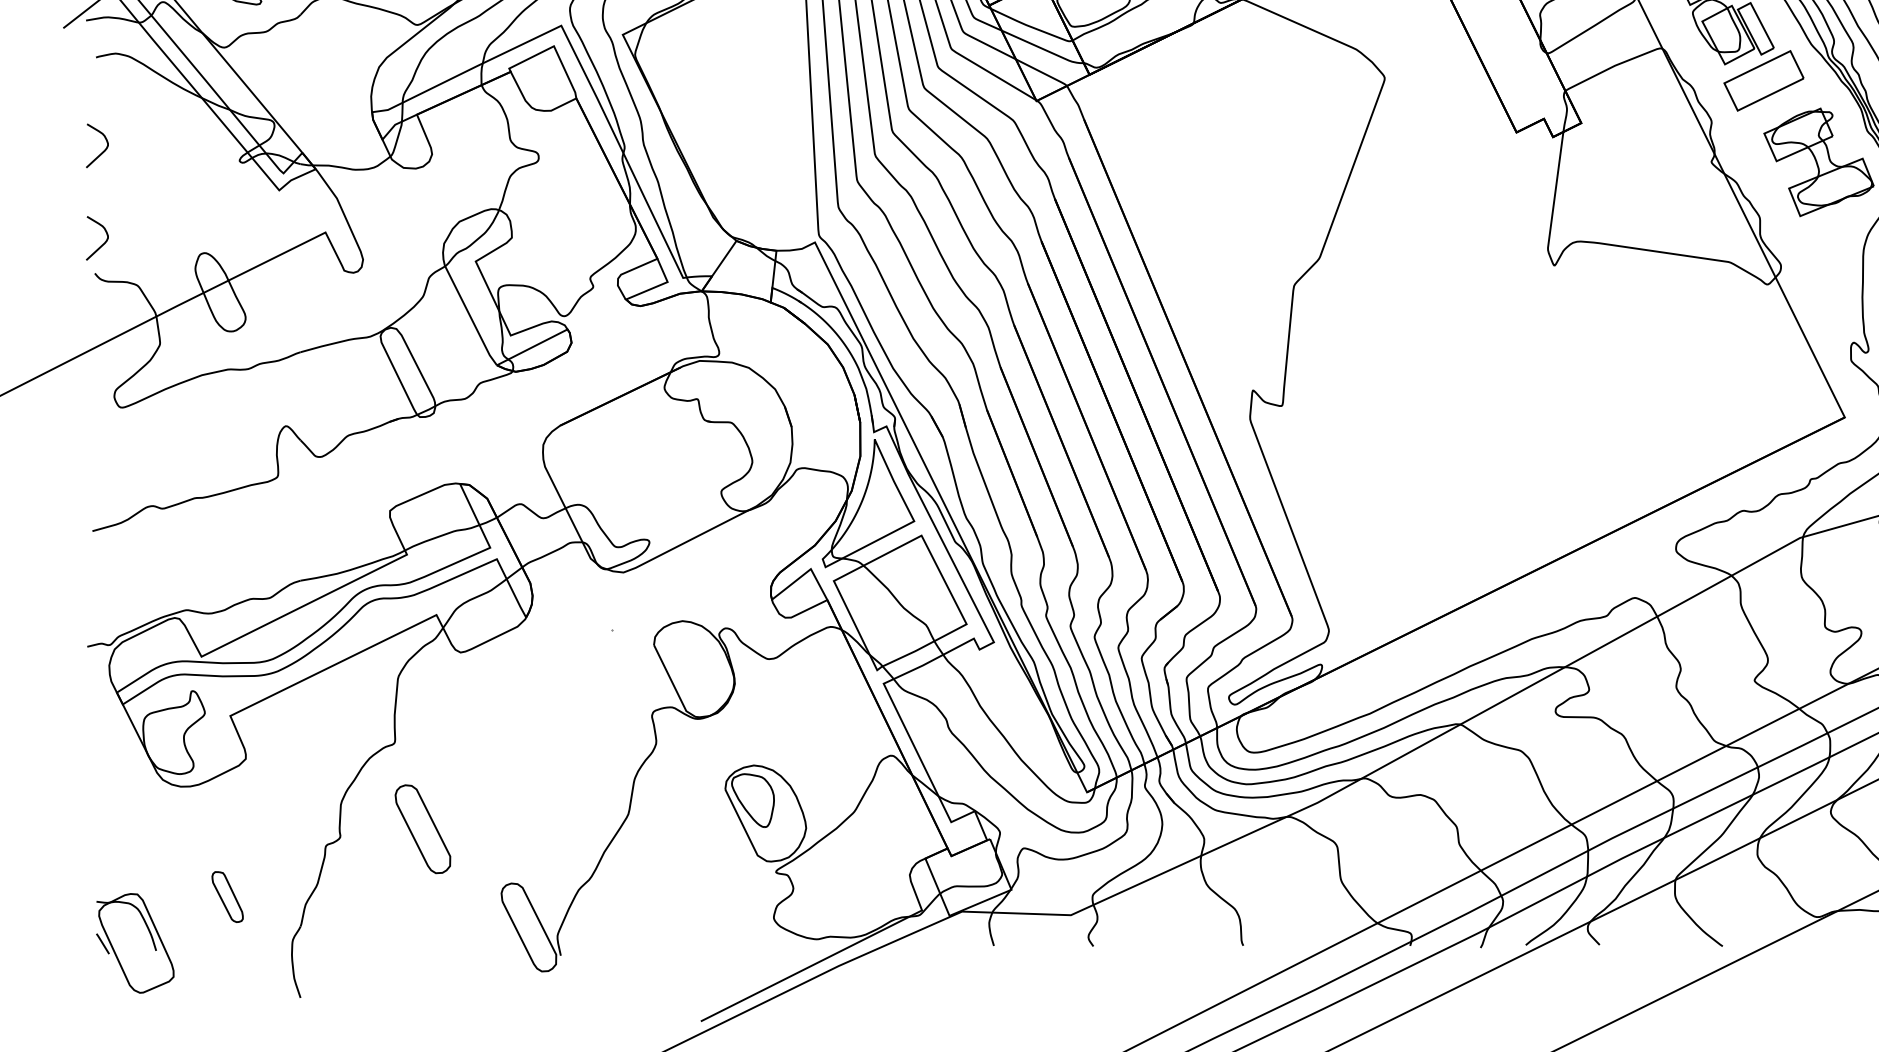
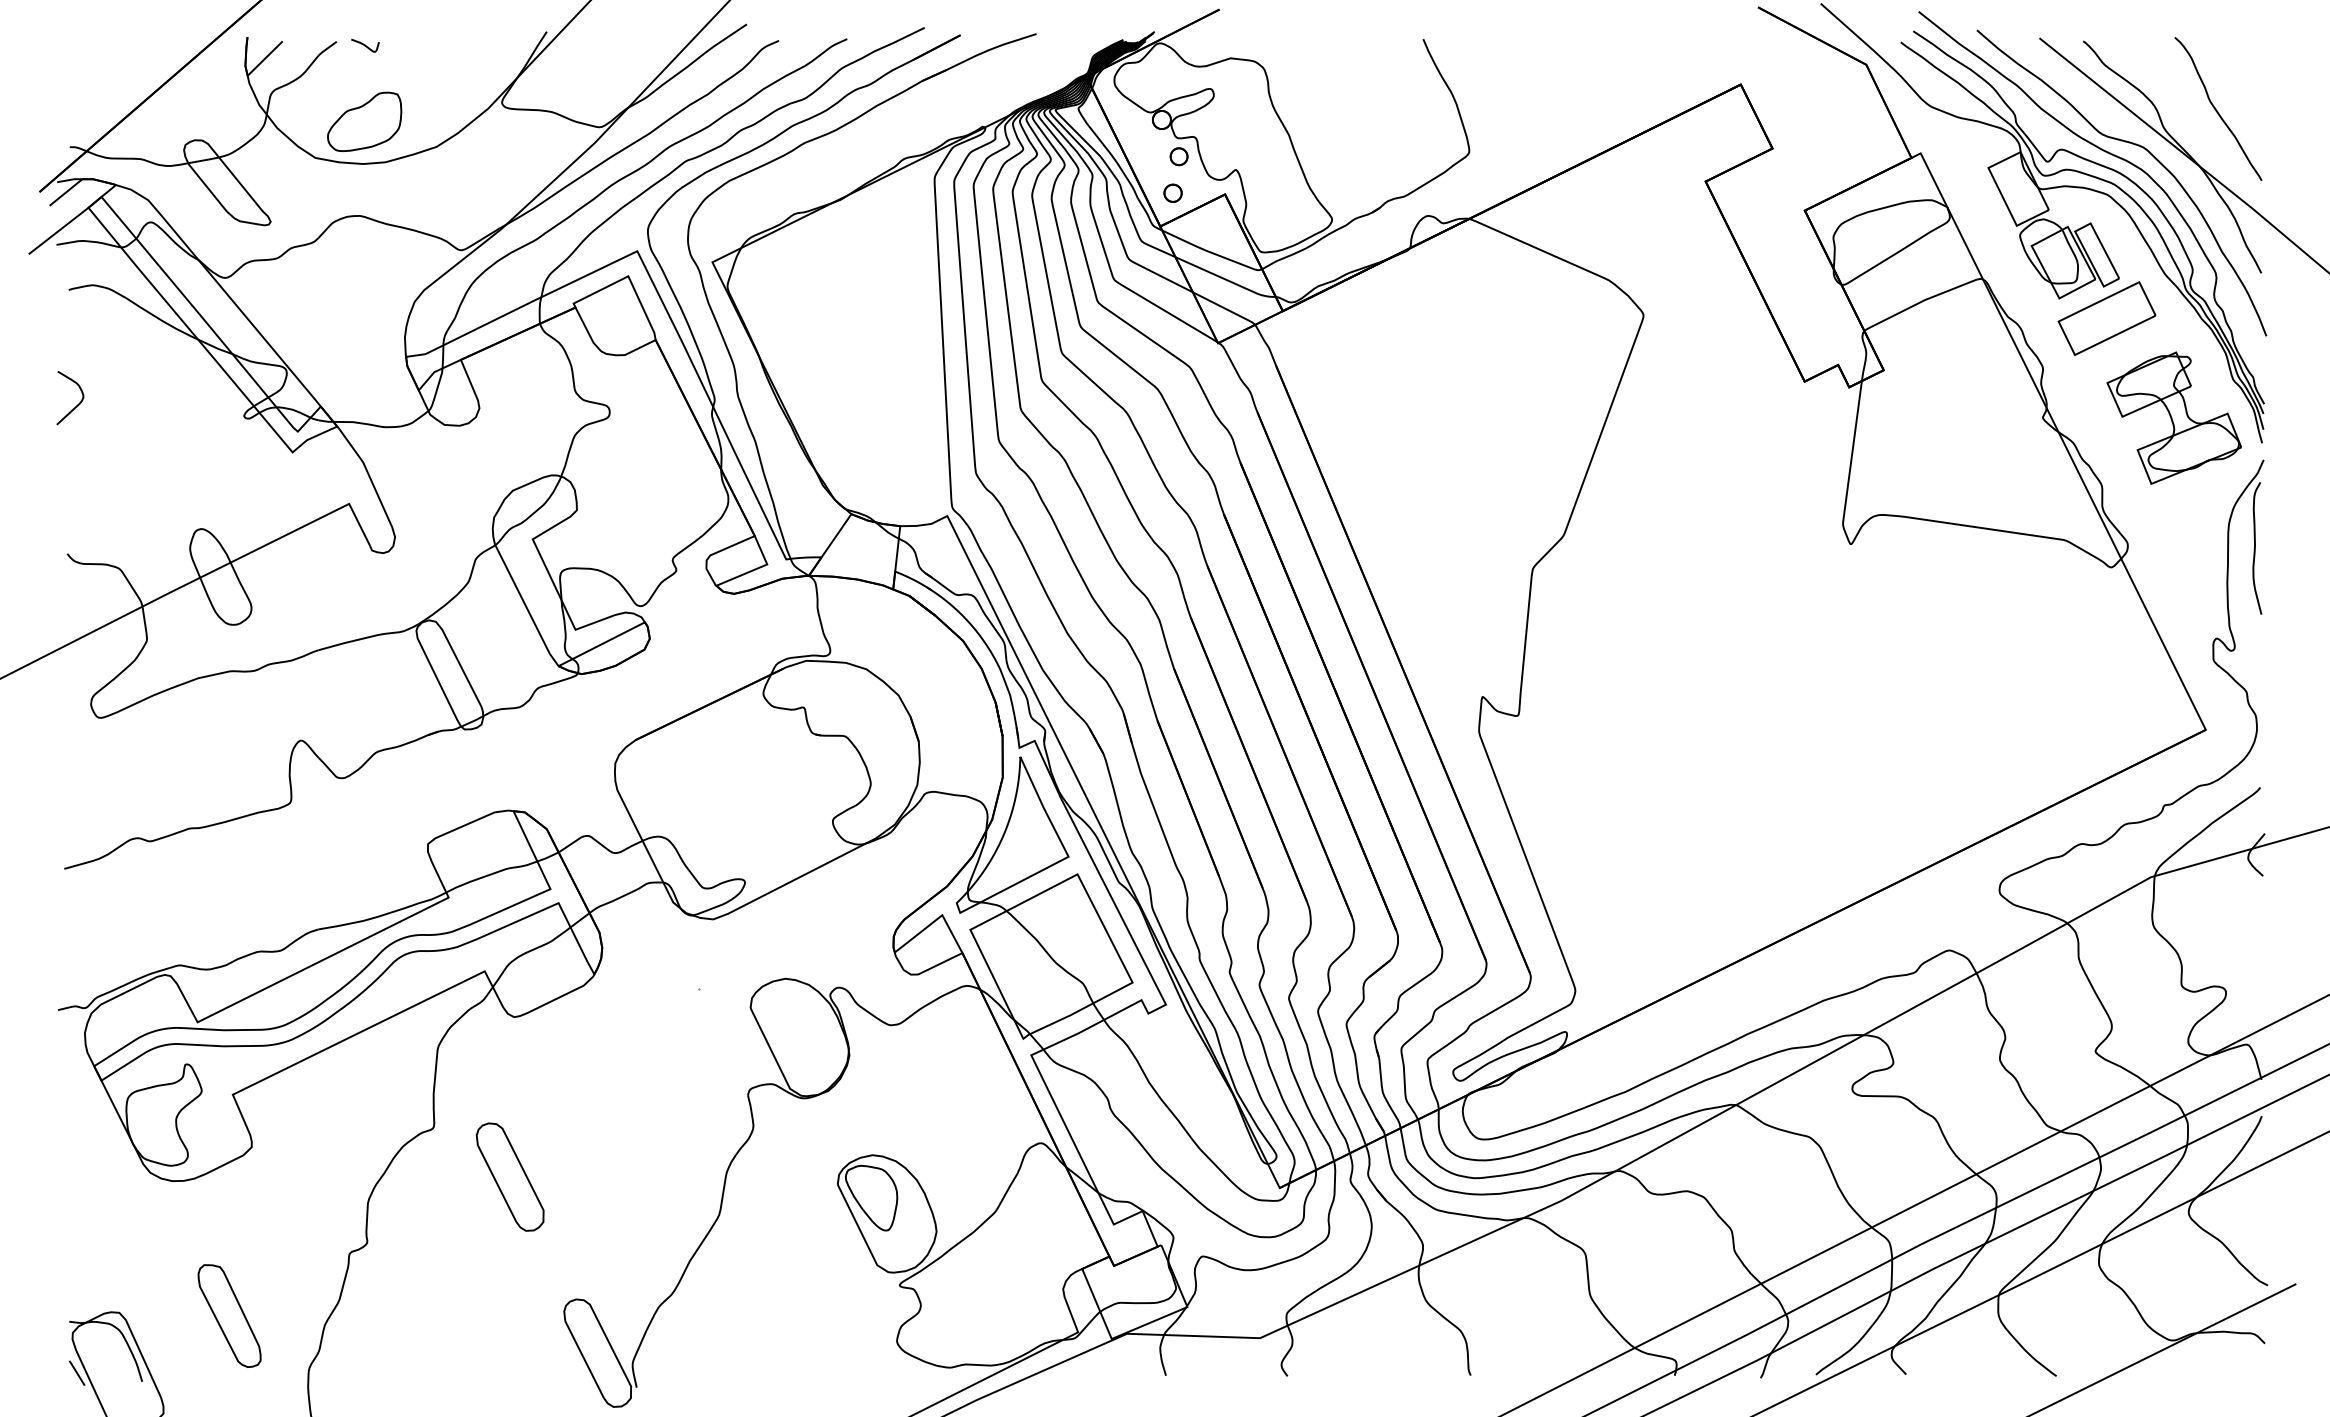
curve: (103, 243) -> (77, 517), removed
part: (422, 828) -> (509, 1176), moved
part: (227, 896) -> (229, 1315), size x1.67

